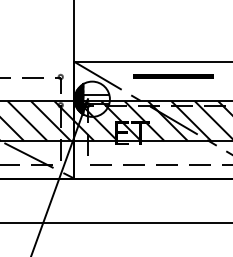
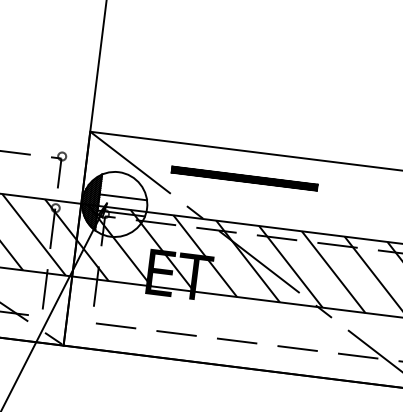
line: (173, 76) -> (244, 178), moved

